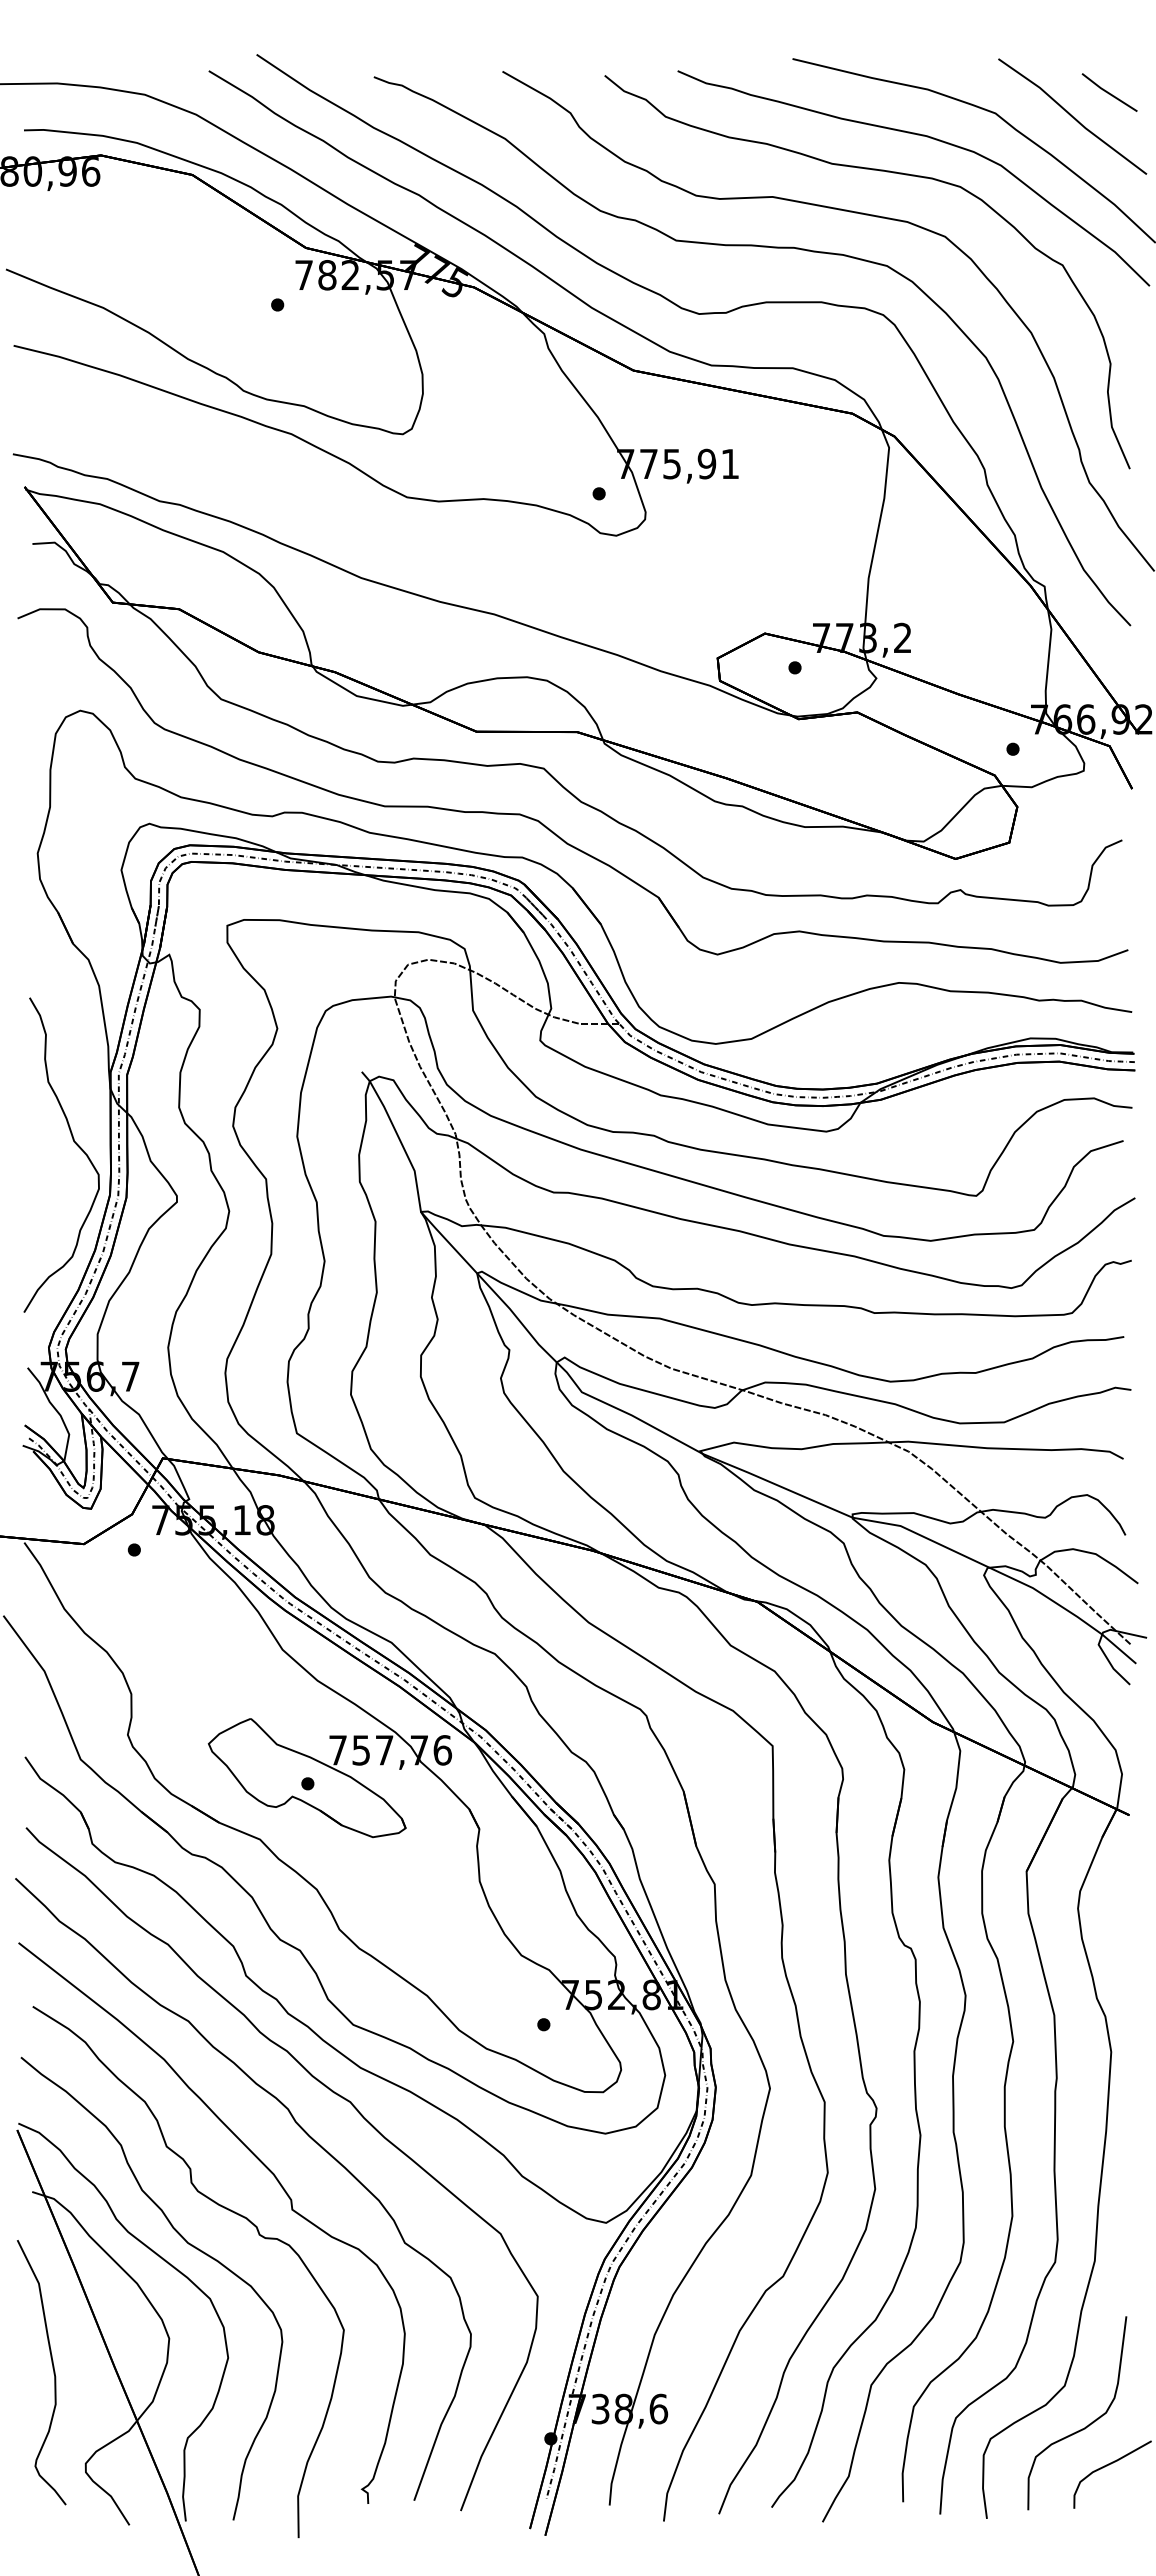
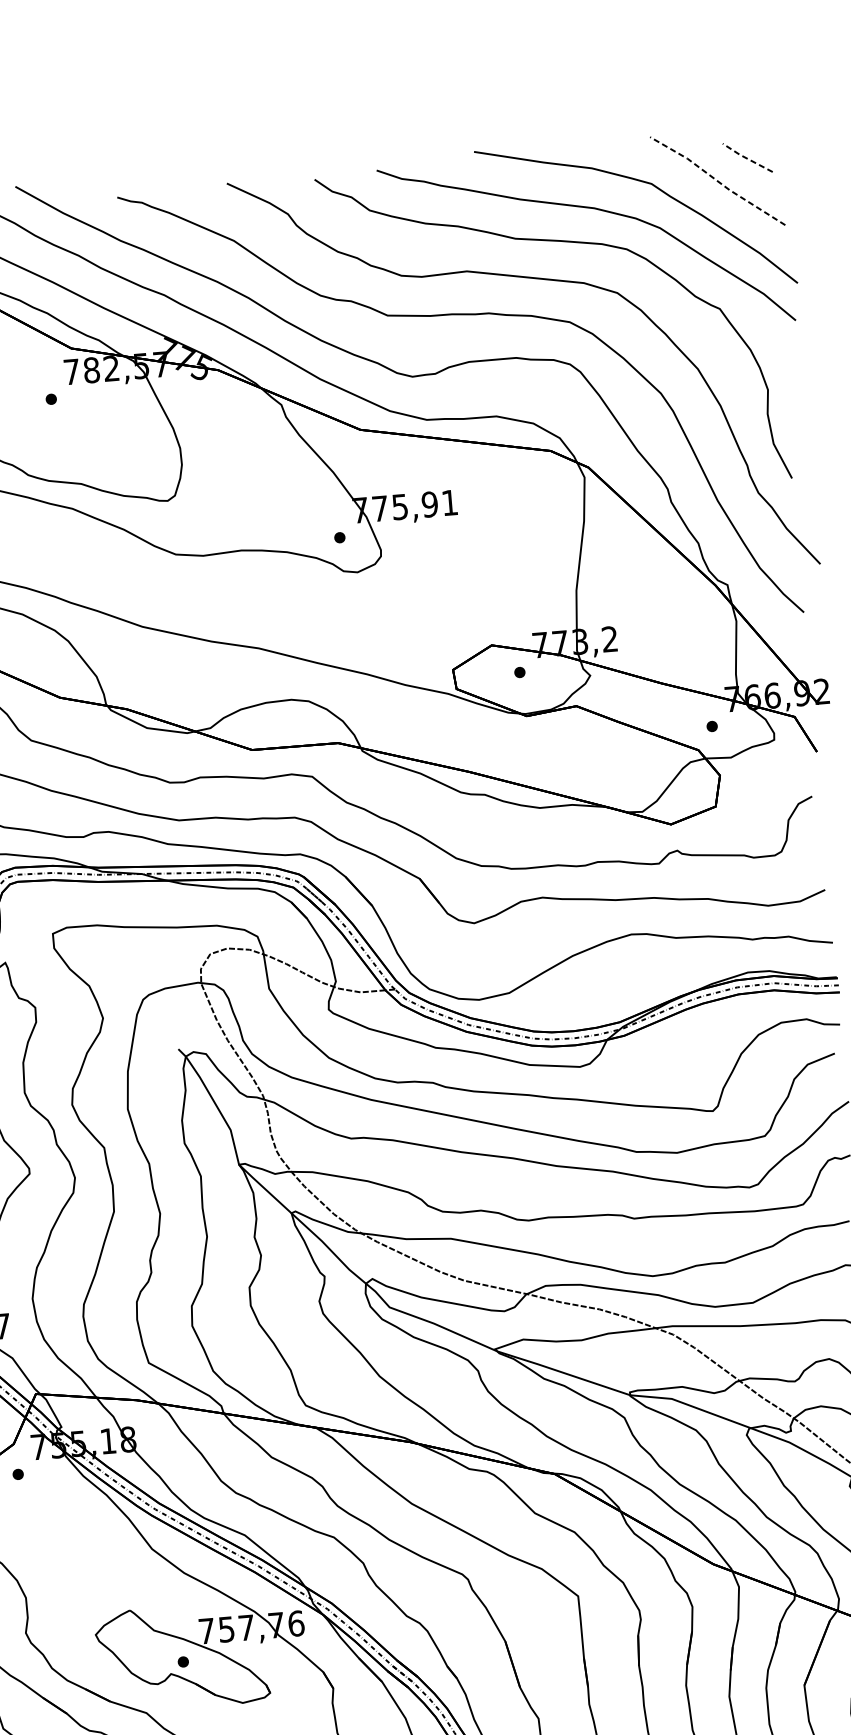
line: (1108, 92) -> (746, 157), solid -> dashed
line: (1072, 116) -> (717, 181), solid -> dashed

